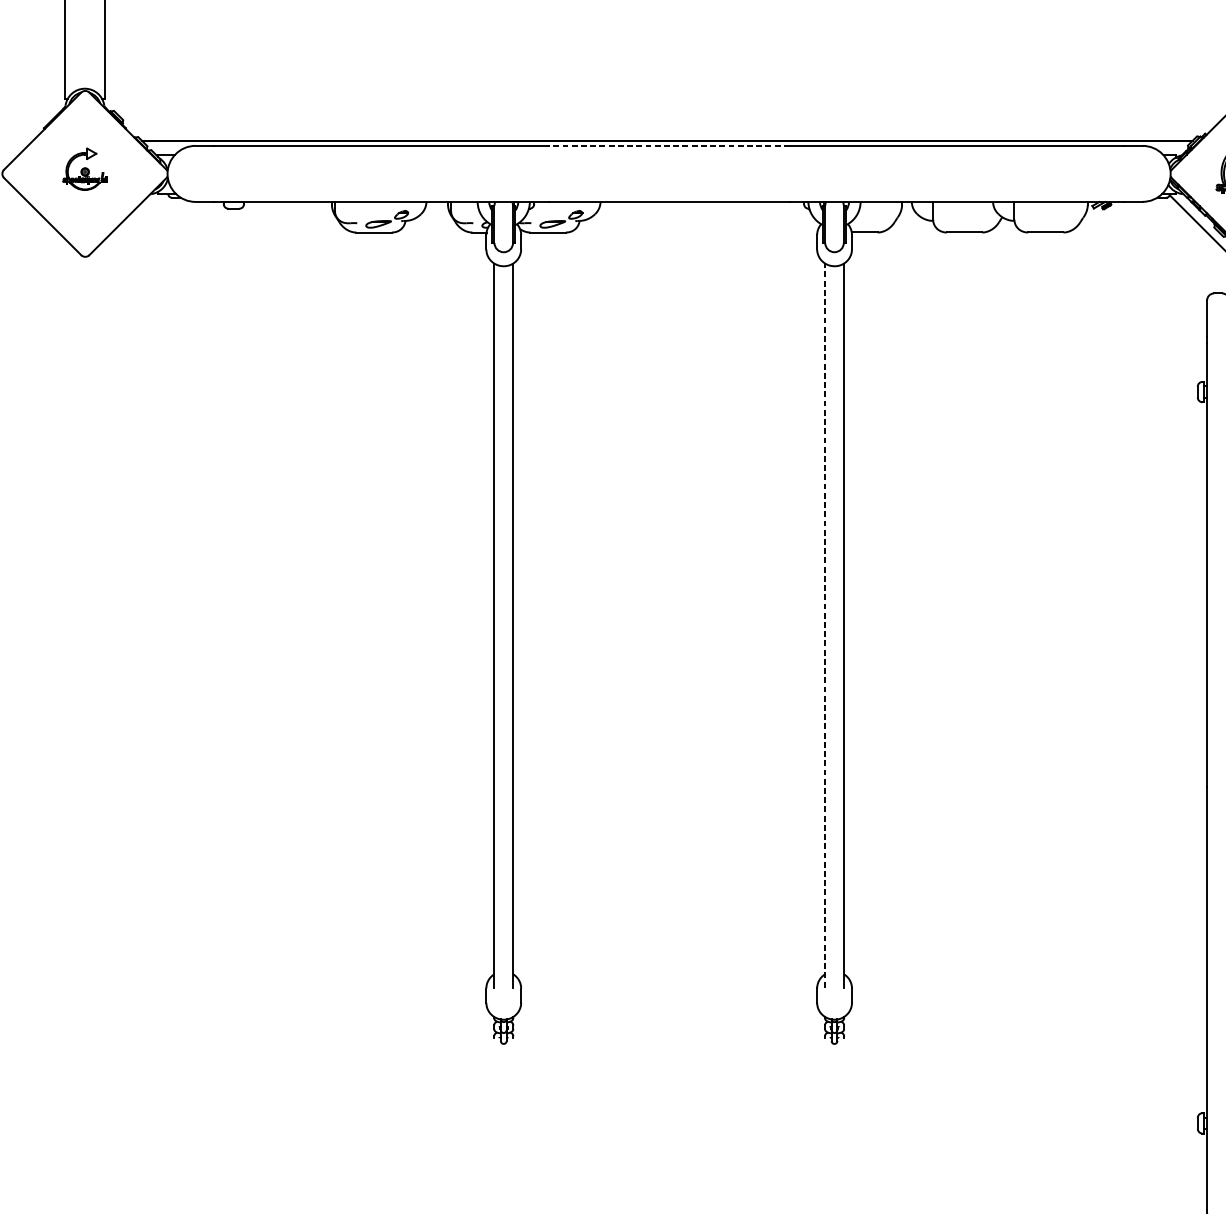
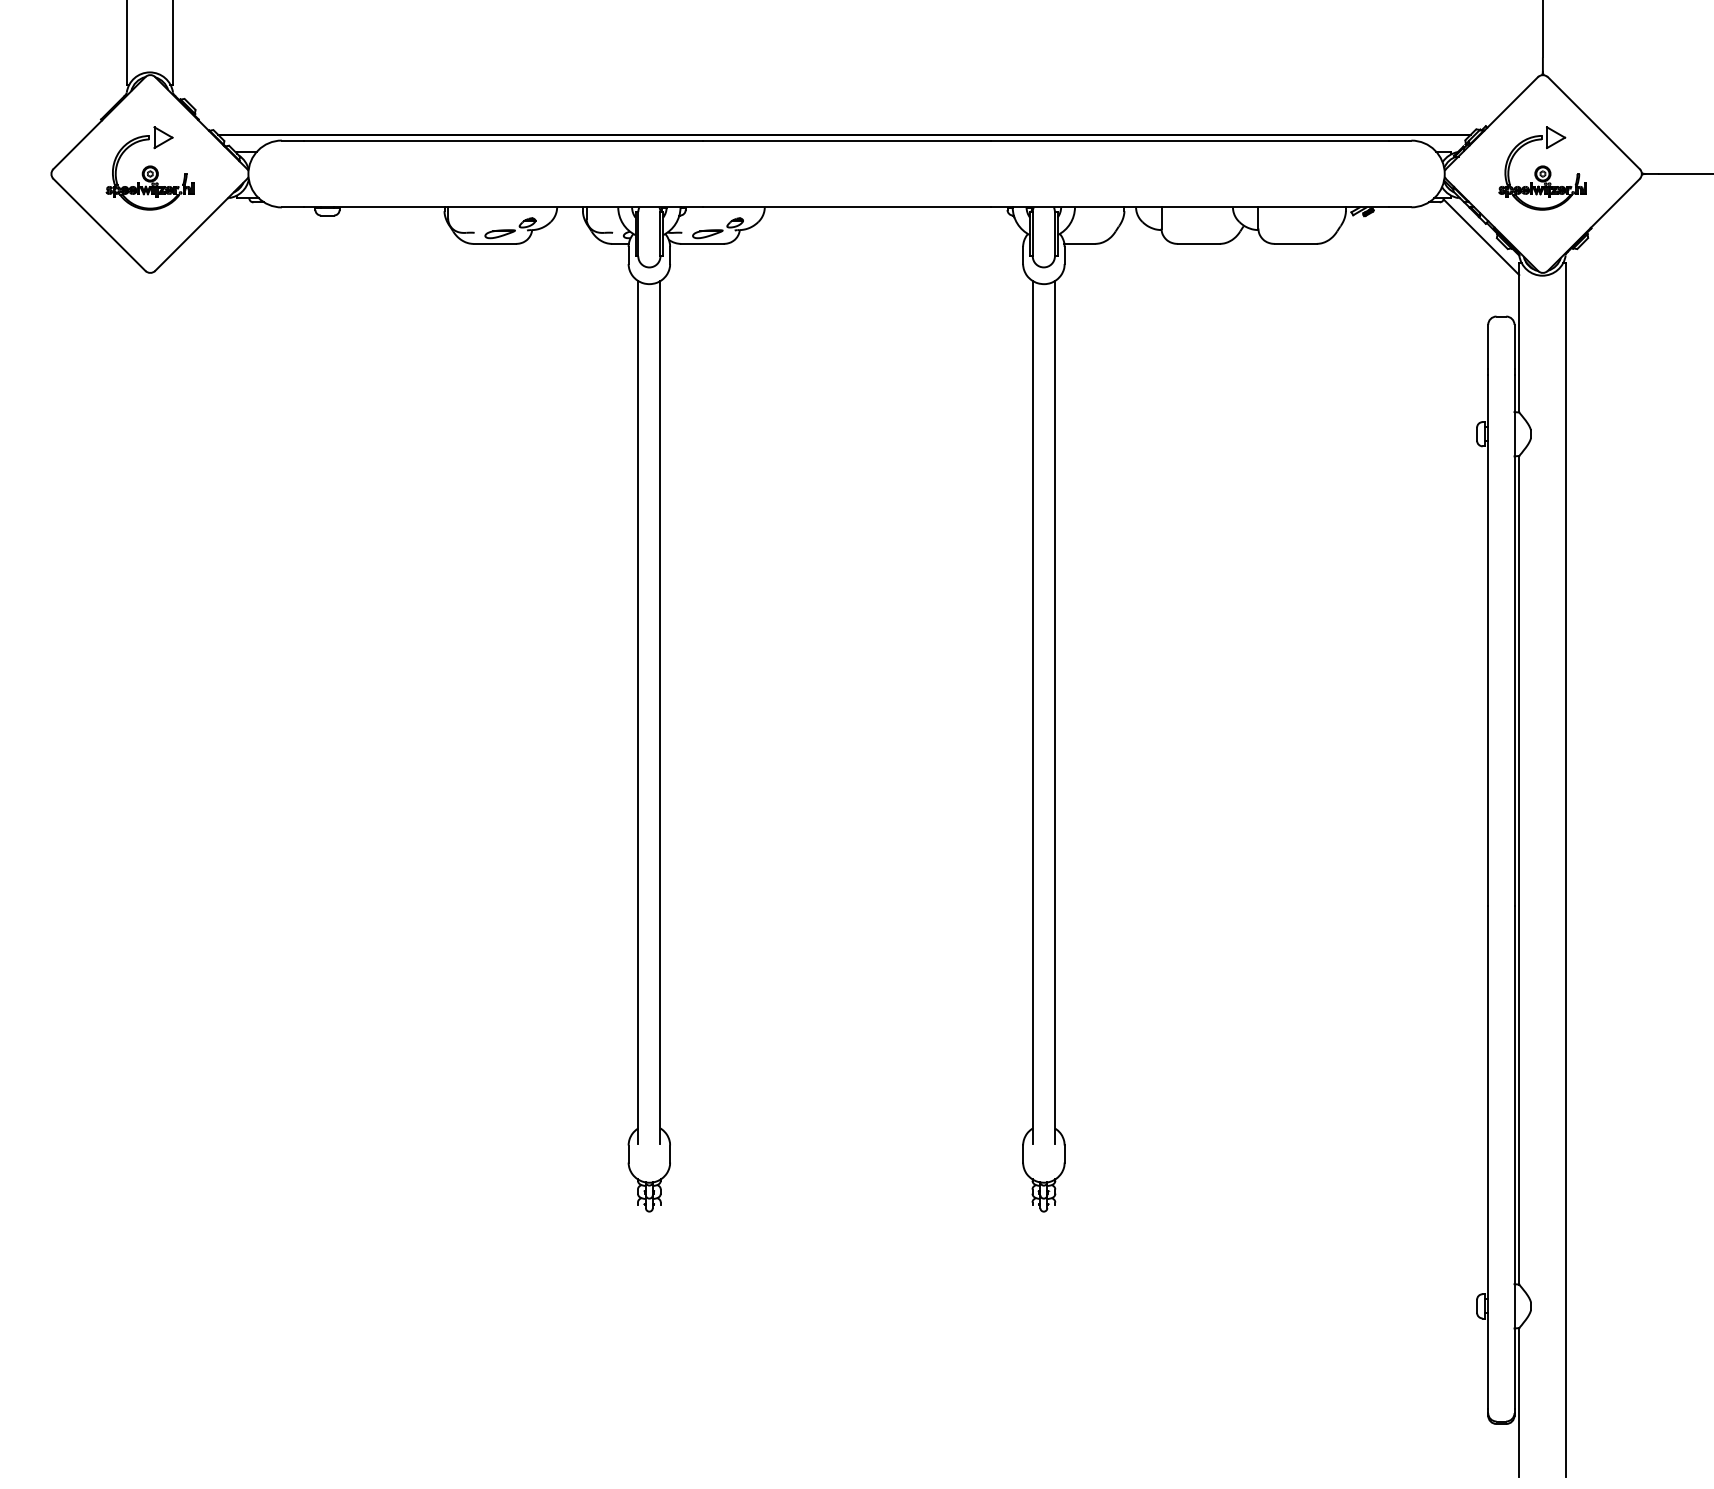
line: (669, 145) -> (846, 140), dashed -> solid
part: (84, 169) -> (149, 168), size x1.67
line: (825, 625) -> (1032, 712), dashed -> solid

